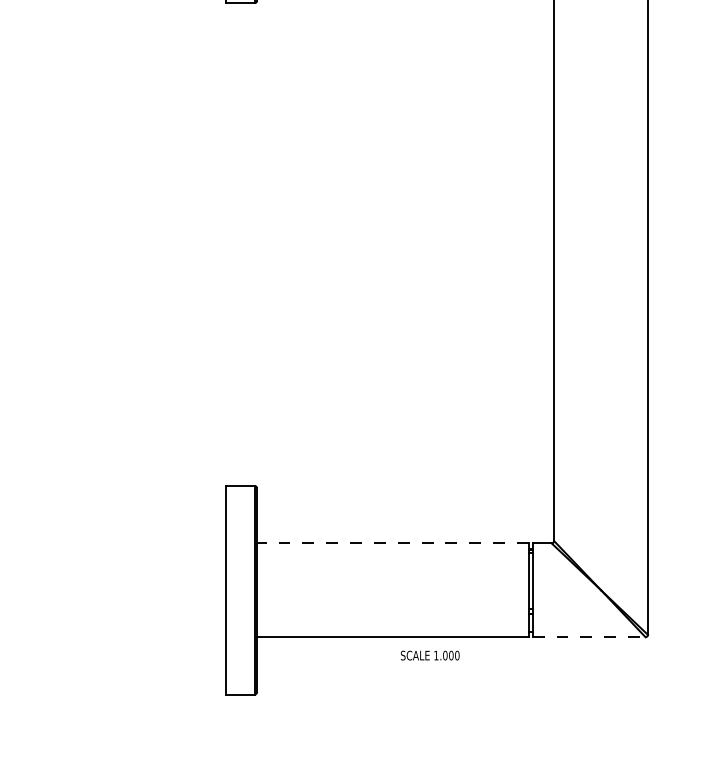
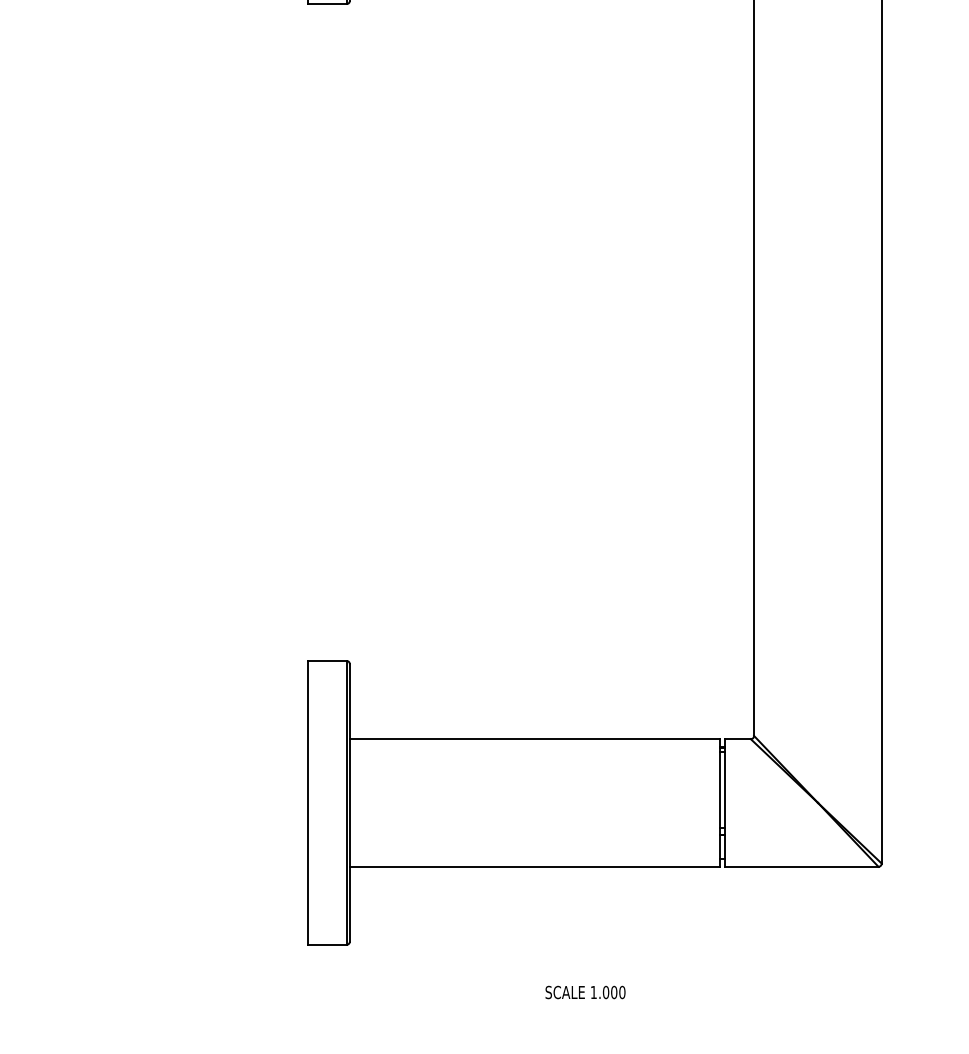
line: (392, 543) -> (534, 739), dashed -> solid
line: (589, 637) -> (802, 867), dashed -> solid
text: (430, 655) -> (585, 992), moved

